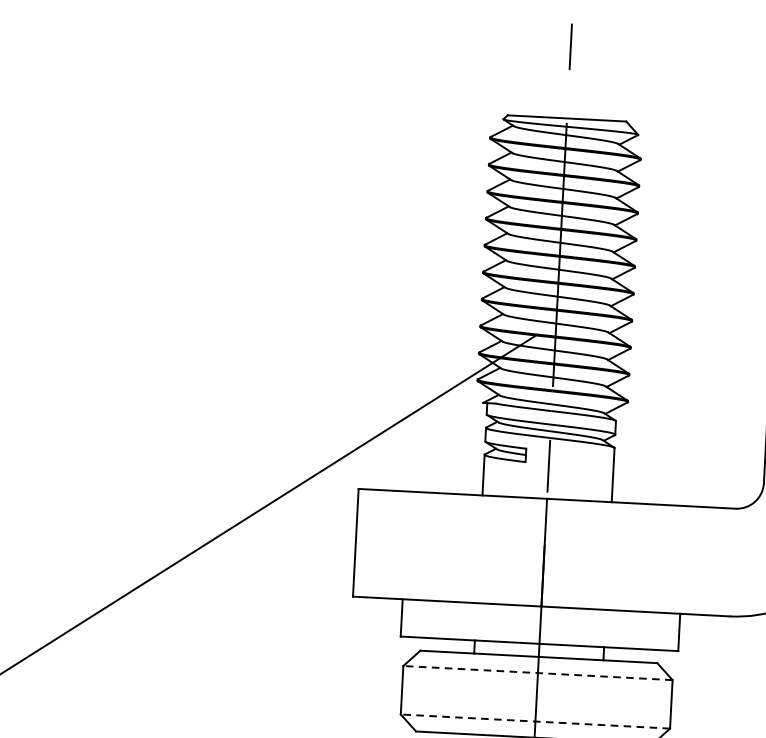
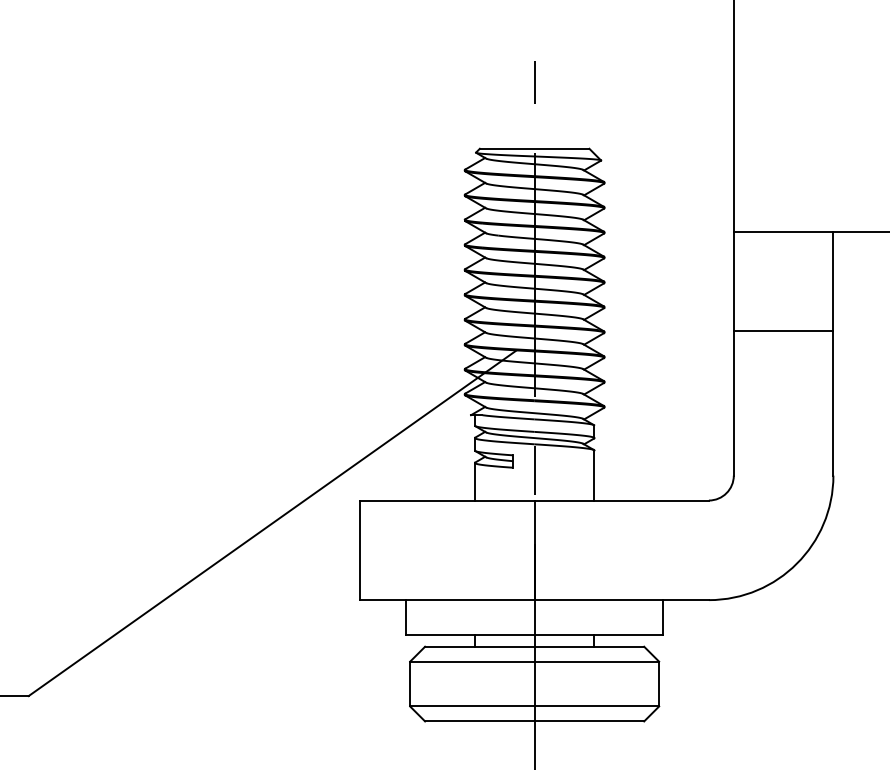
line: (537, 672) -> (534, 661), dashed -> solid
line: (535, 721) -> (534, 706), dashed -> solid

